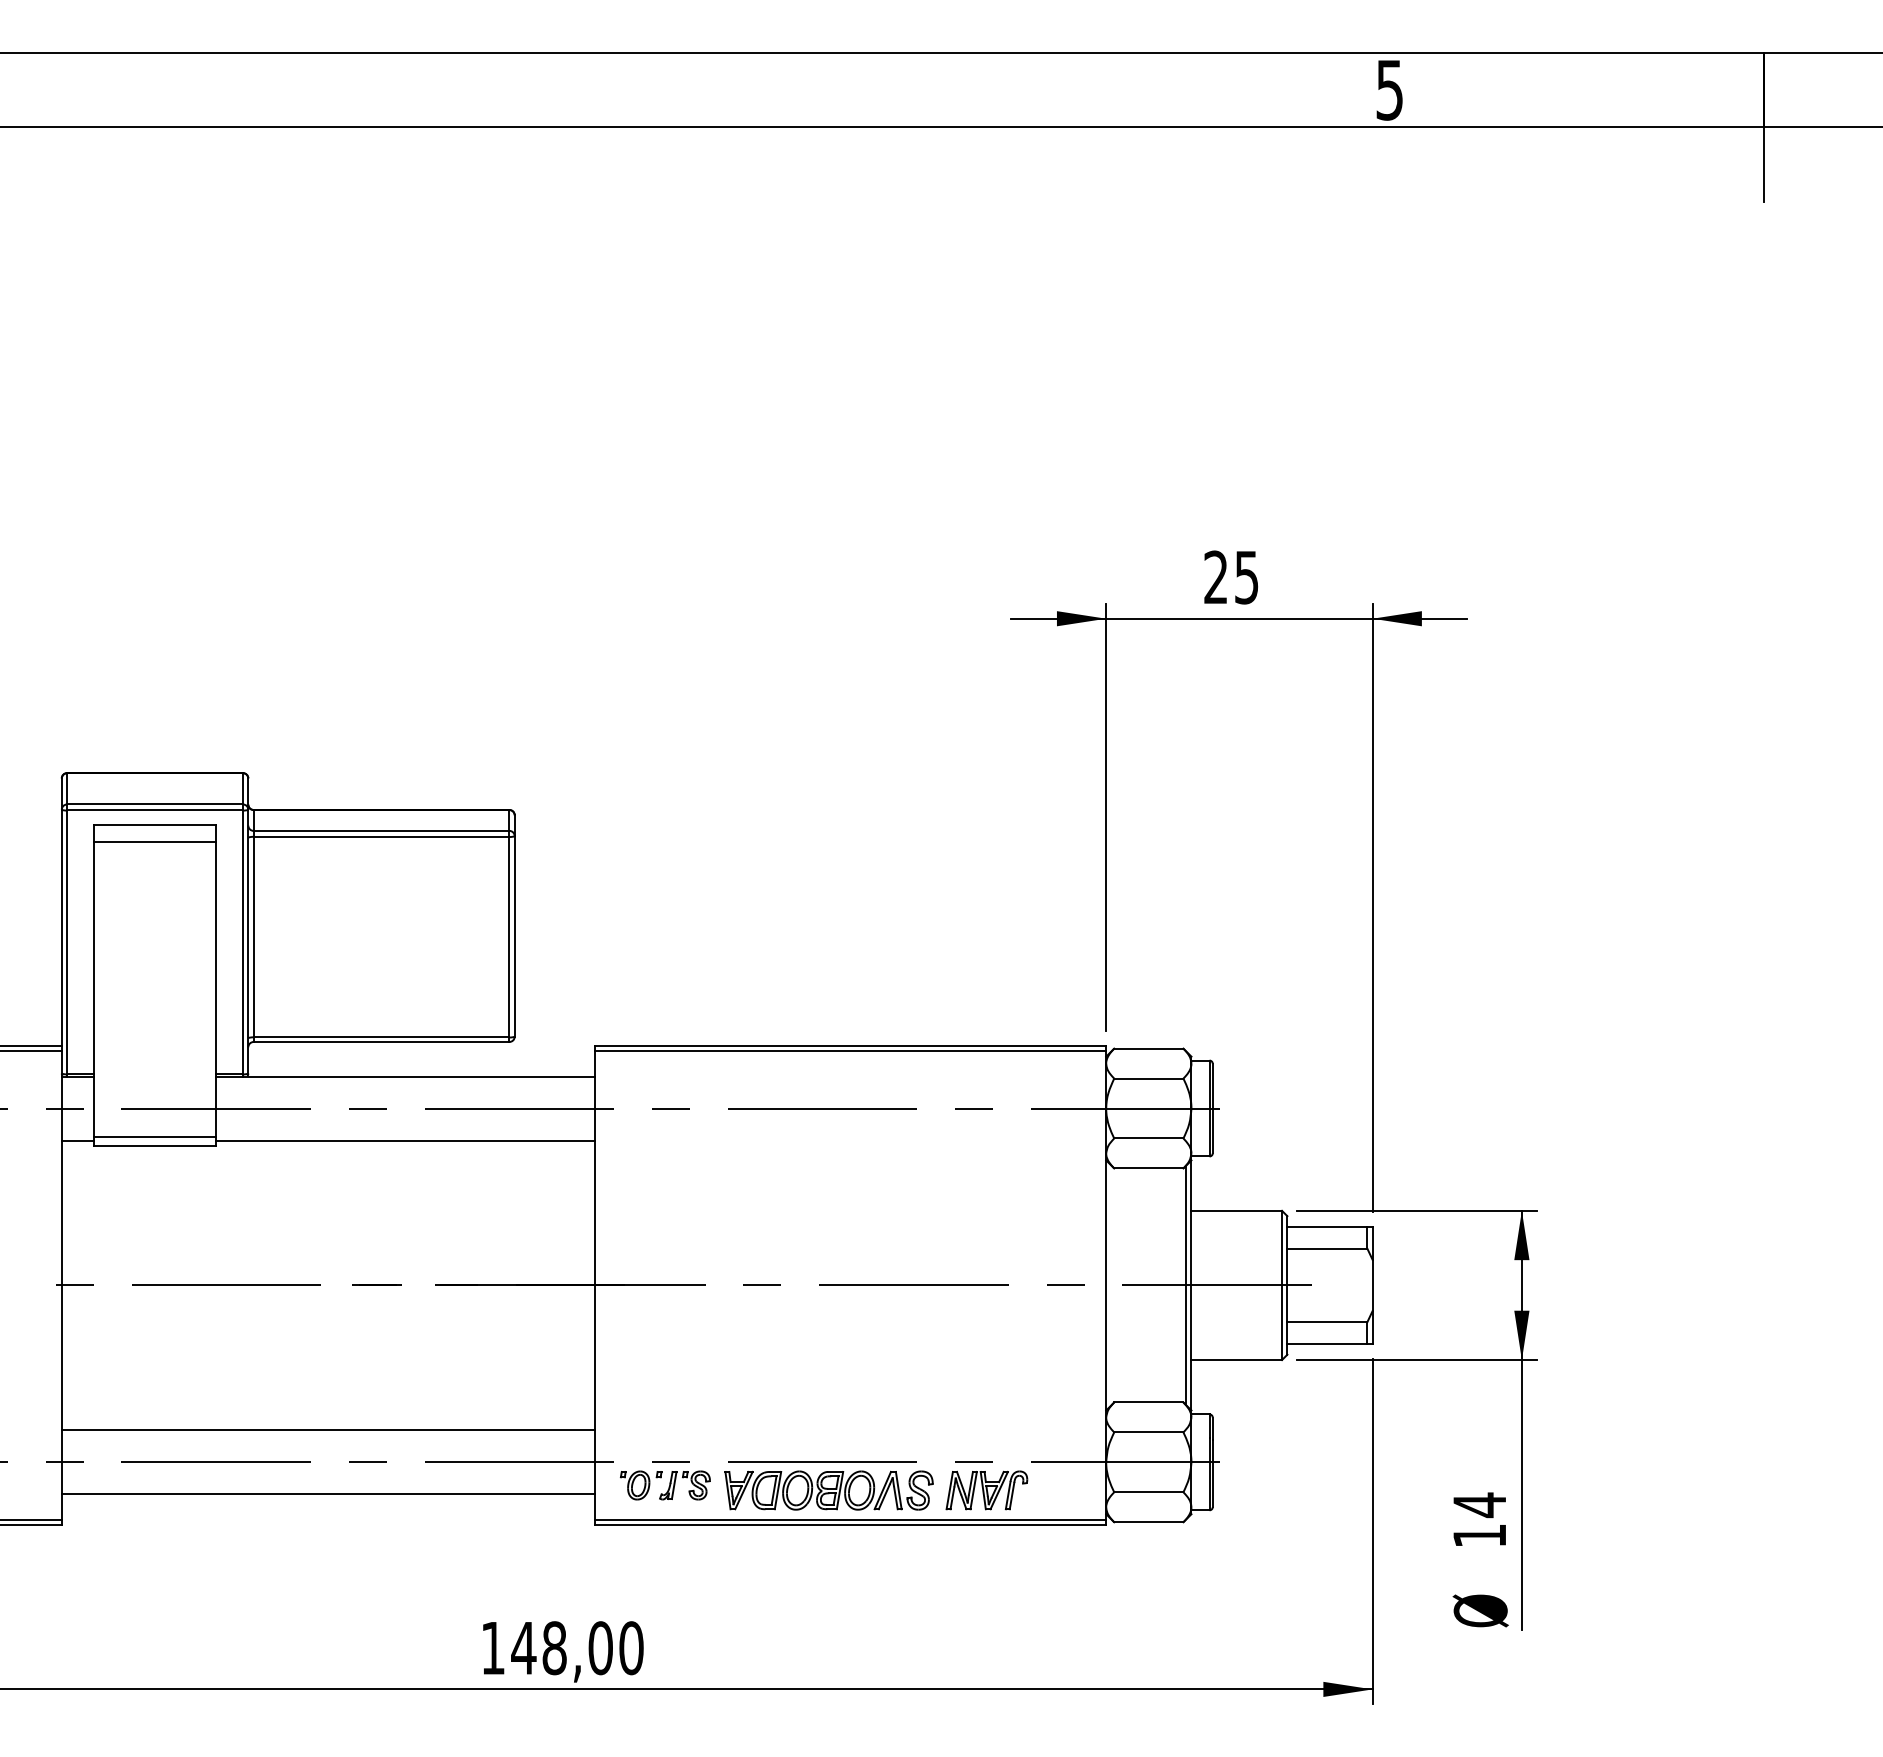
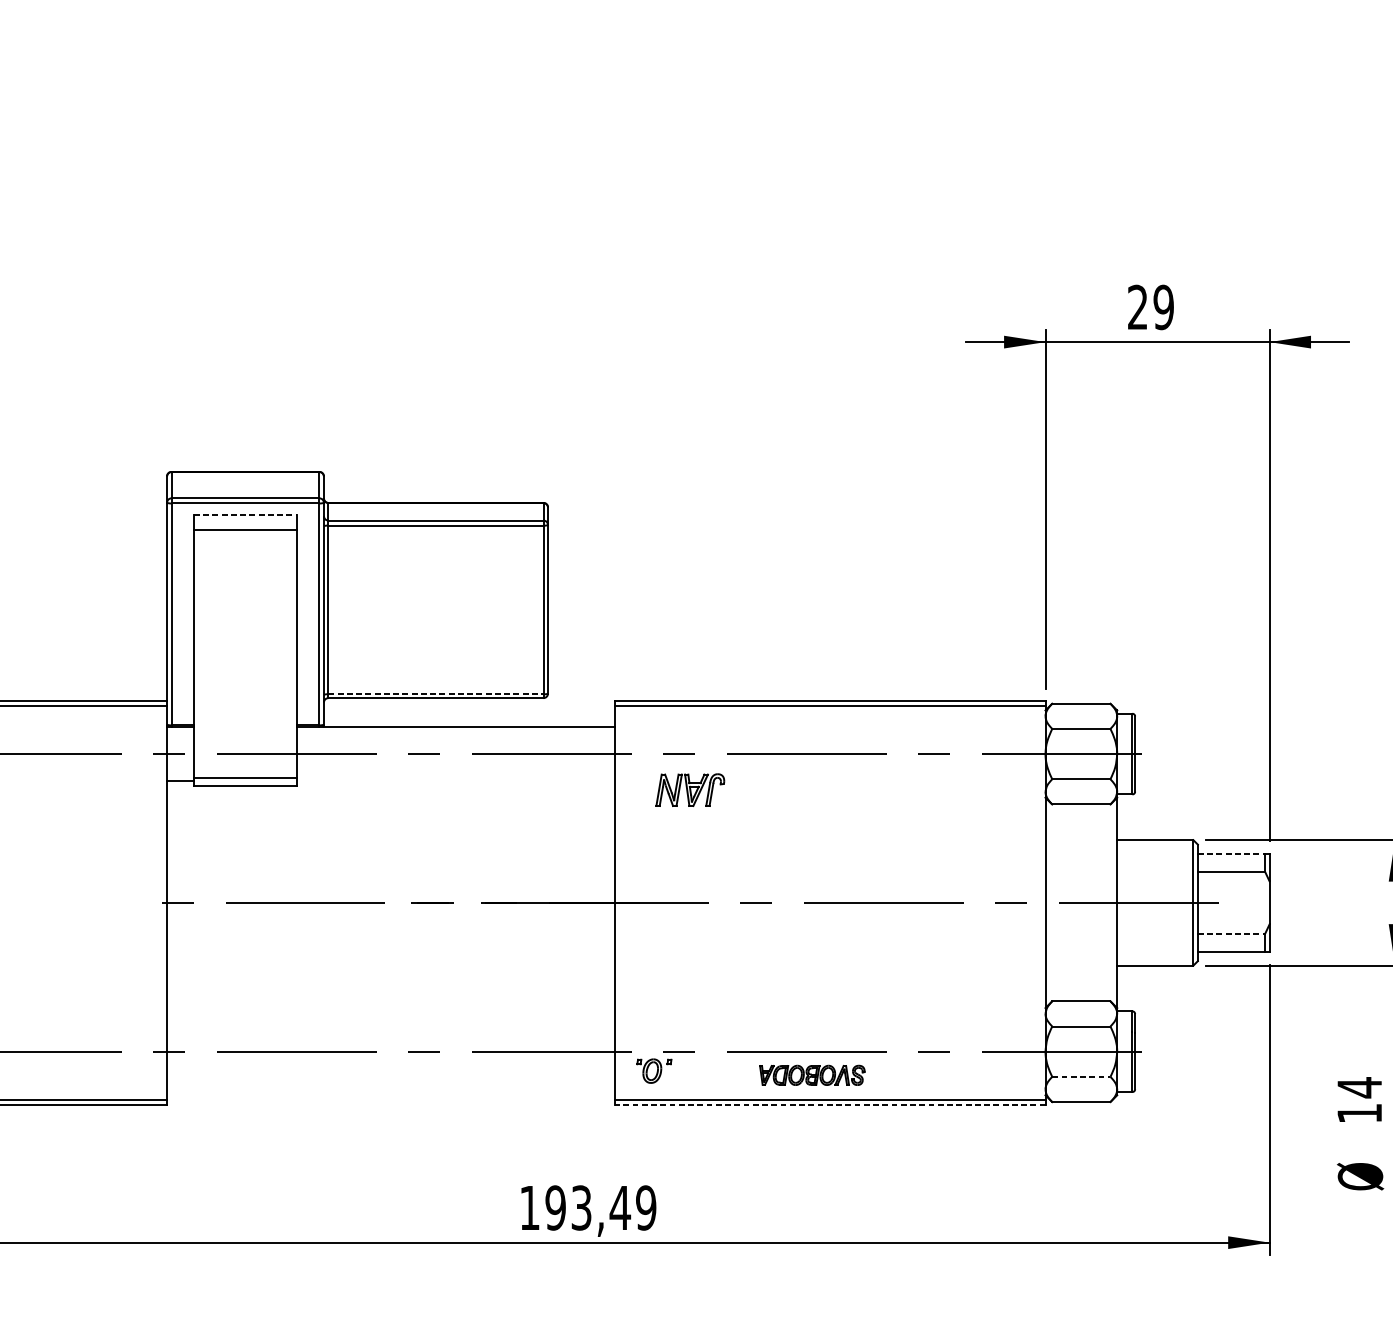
text: (1246, 577) -> (1163, 307), 25 -> 29
line: (155, 824) -> (245, 515), solid -> dashed
line: (381, 1037) -> (435, 694), solid -> dashed
line: (405, 1140) -> (456, 780), removed
line: (1327, 1226) -> (1231, 853), solid -> dashed
line: (1186, 1285) -> (1113, 902), removed
line: (1327, 1322) -> (1231, 934), solid -> dashed
line: (327, 1430) -> (390, 1024), removed
part: (688, 1490) -> (694, 1075), removed
part: (828, 1490) -> (811, 1075), size x0.6
part: (986, 1490) -> (689, 790), moved
line: (1148, 1492) -> (1081, 1077), solid -> dashed
line: (327, 1494) -> (390, 1078), removed
line: (850, 1525) -> (830, 1104), solid -> dashed
text: (577, 1648) -> (600, 1208), 148,00 -> 193,49

